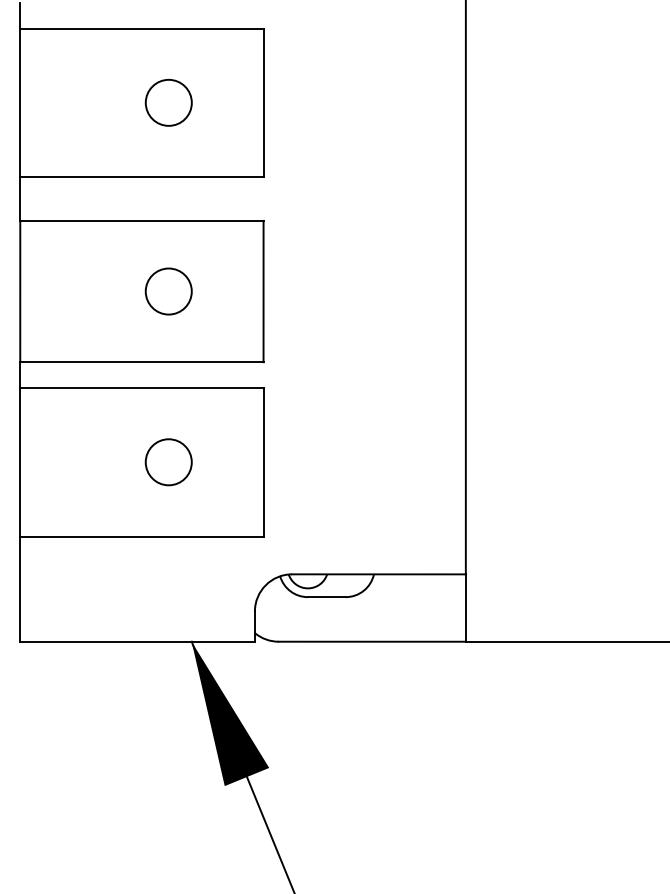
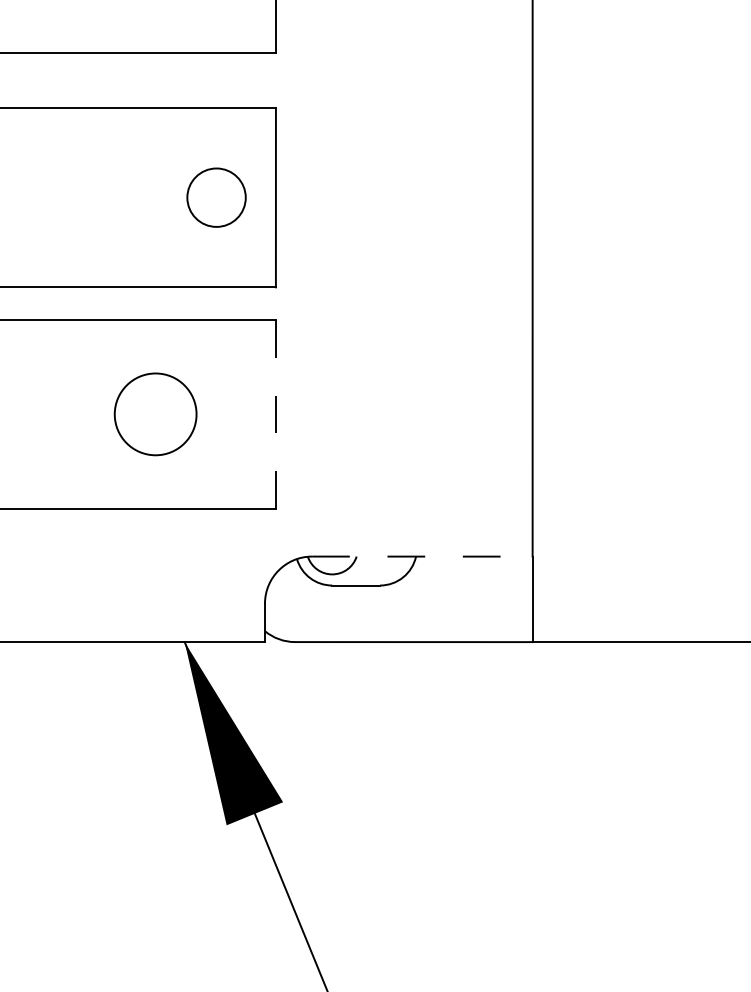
circle: (168, 291) -> (216, 197), moved
circle: (168, 462) -> (155, 414), size x1.4
line: (263, 462) -> (275, 414), solid -> dashed
line: (378, 574) -> (421, 556), solid -> dashed

